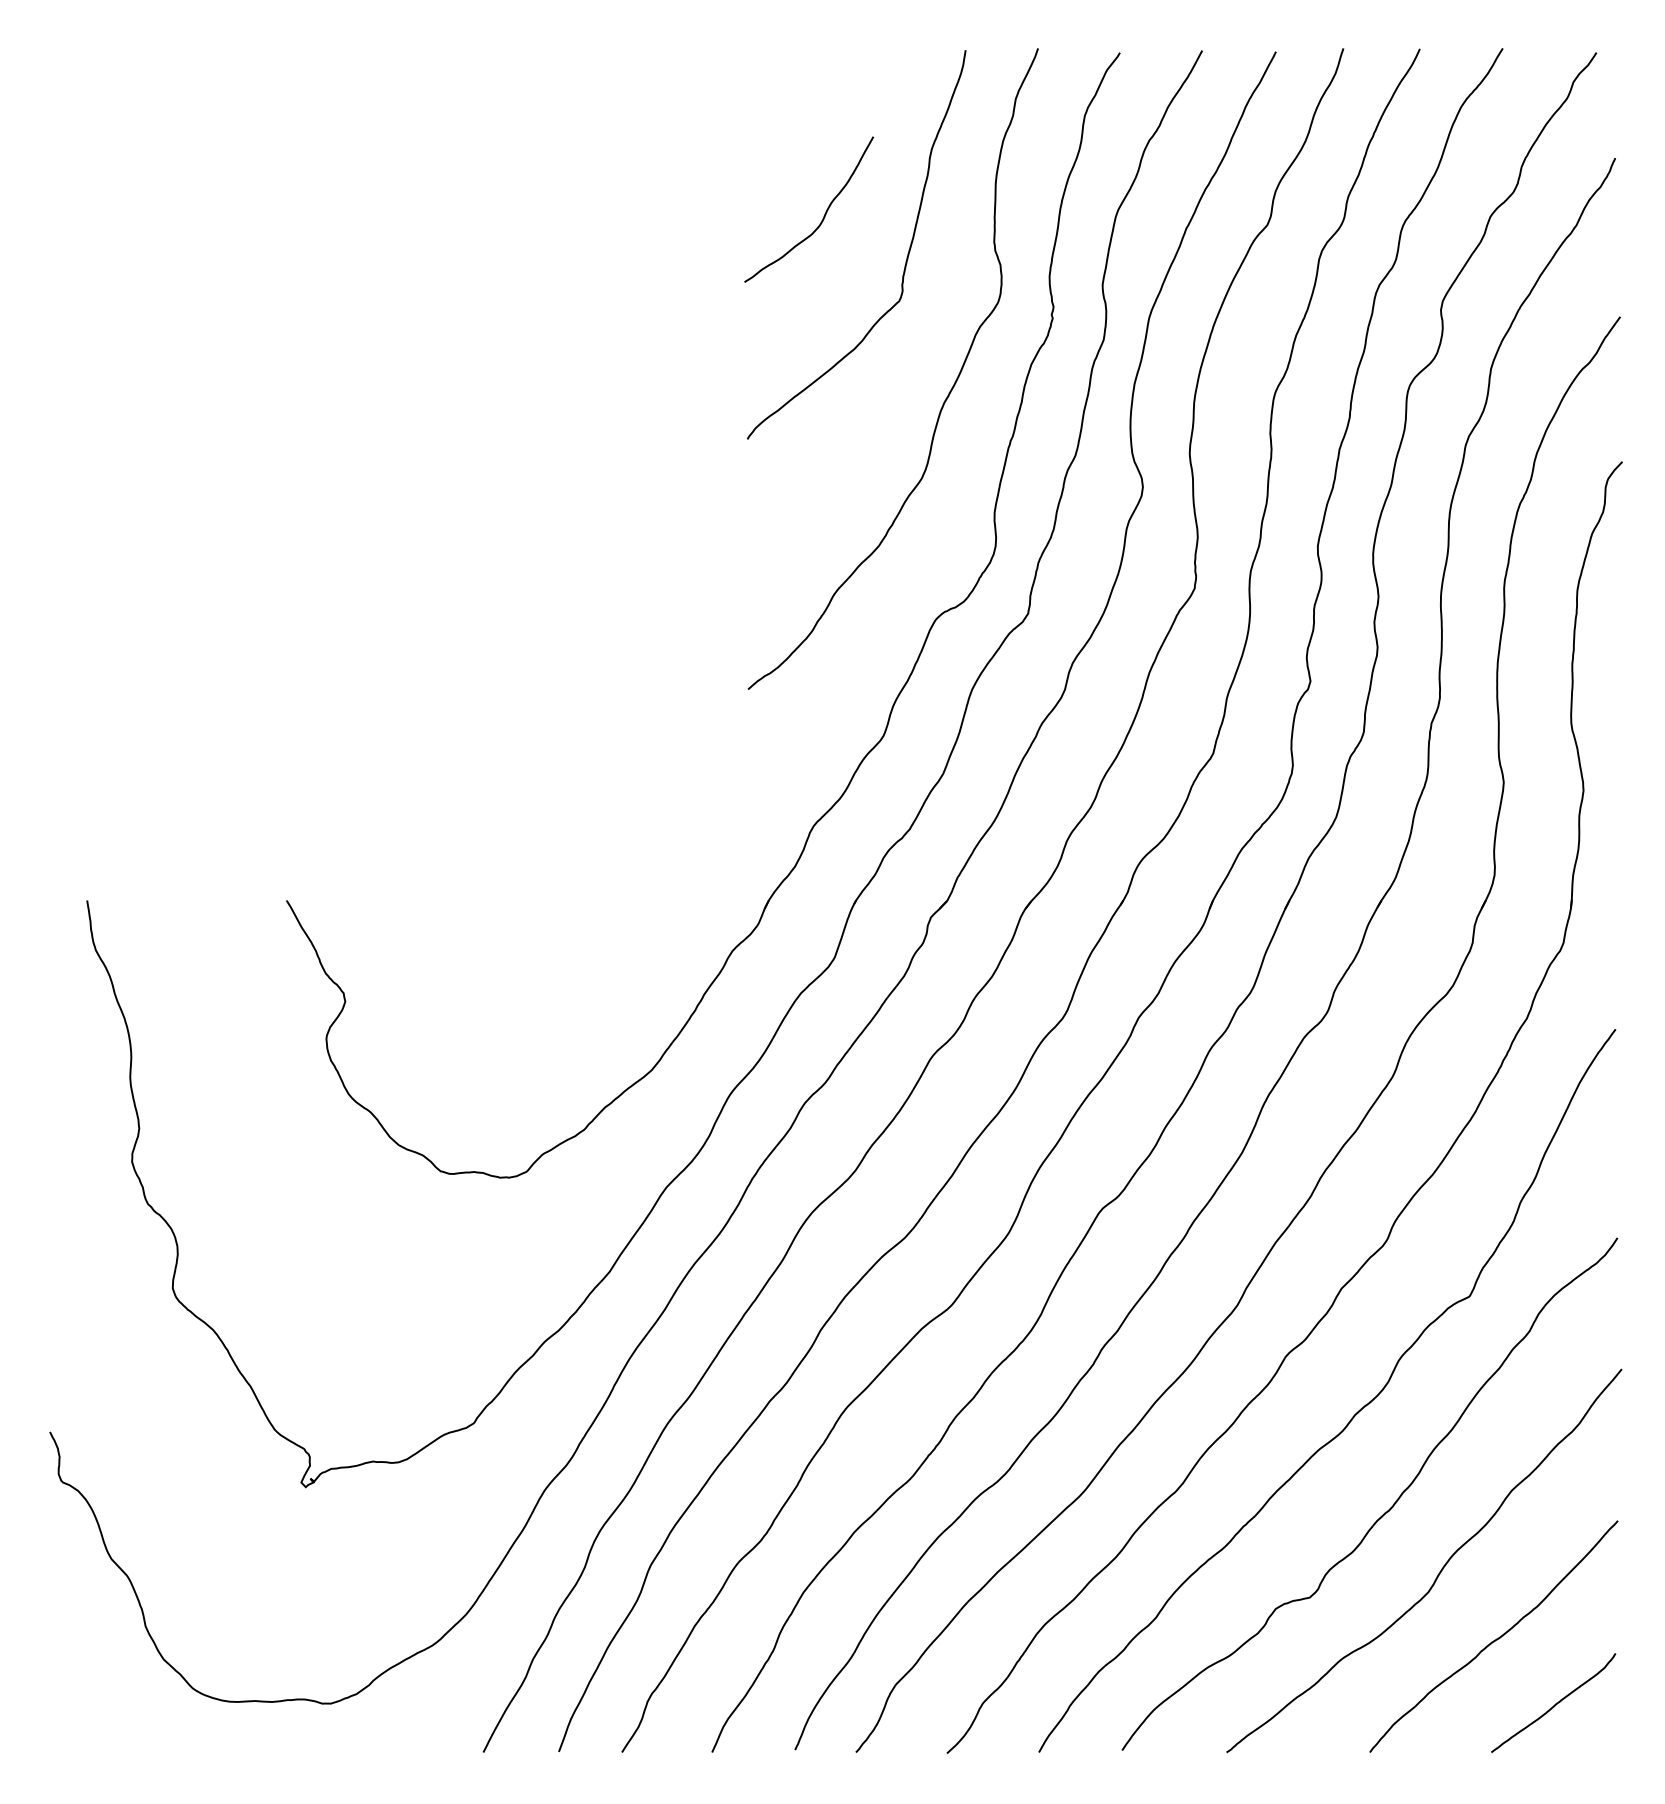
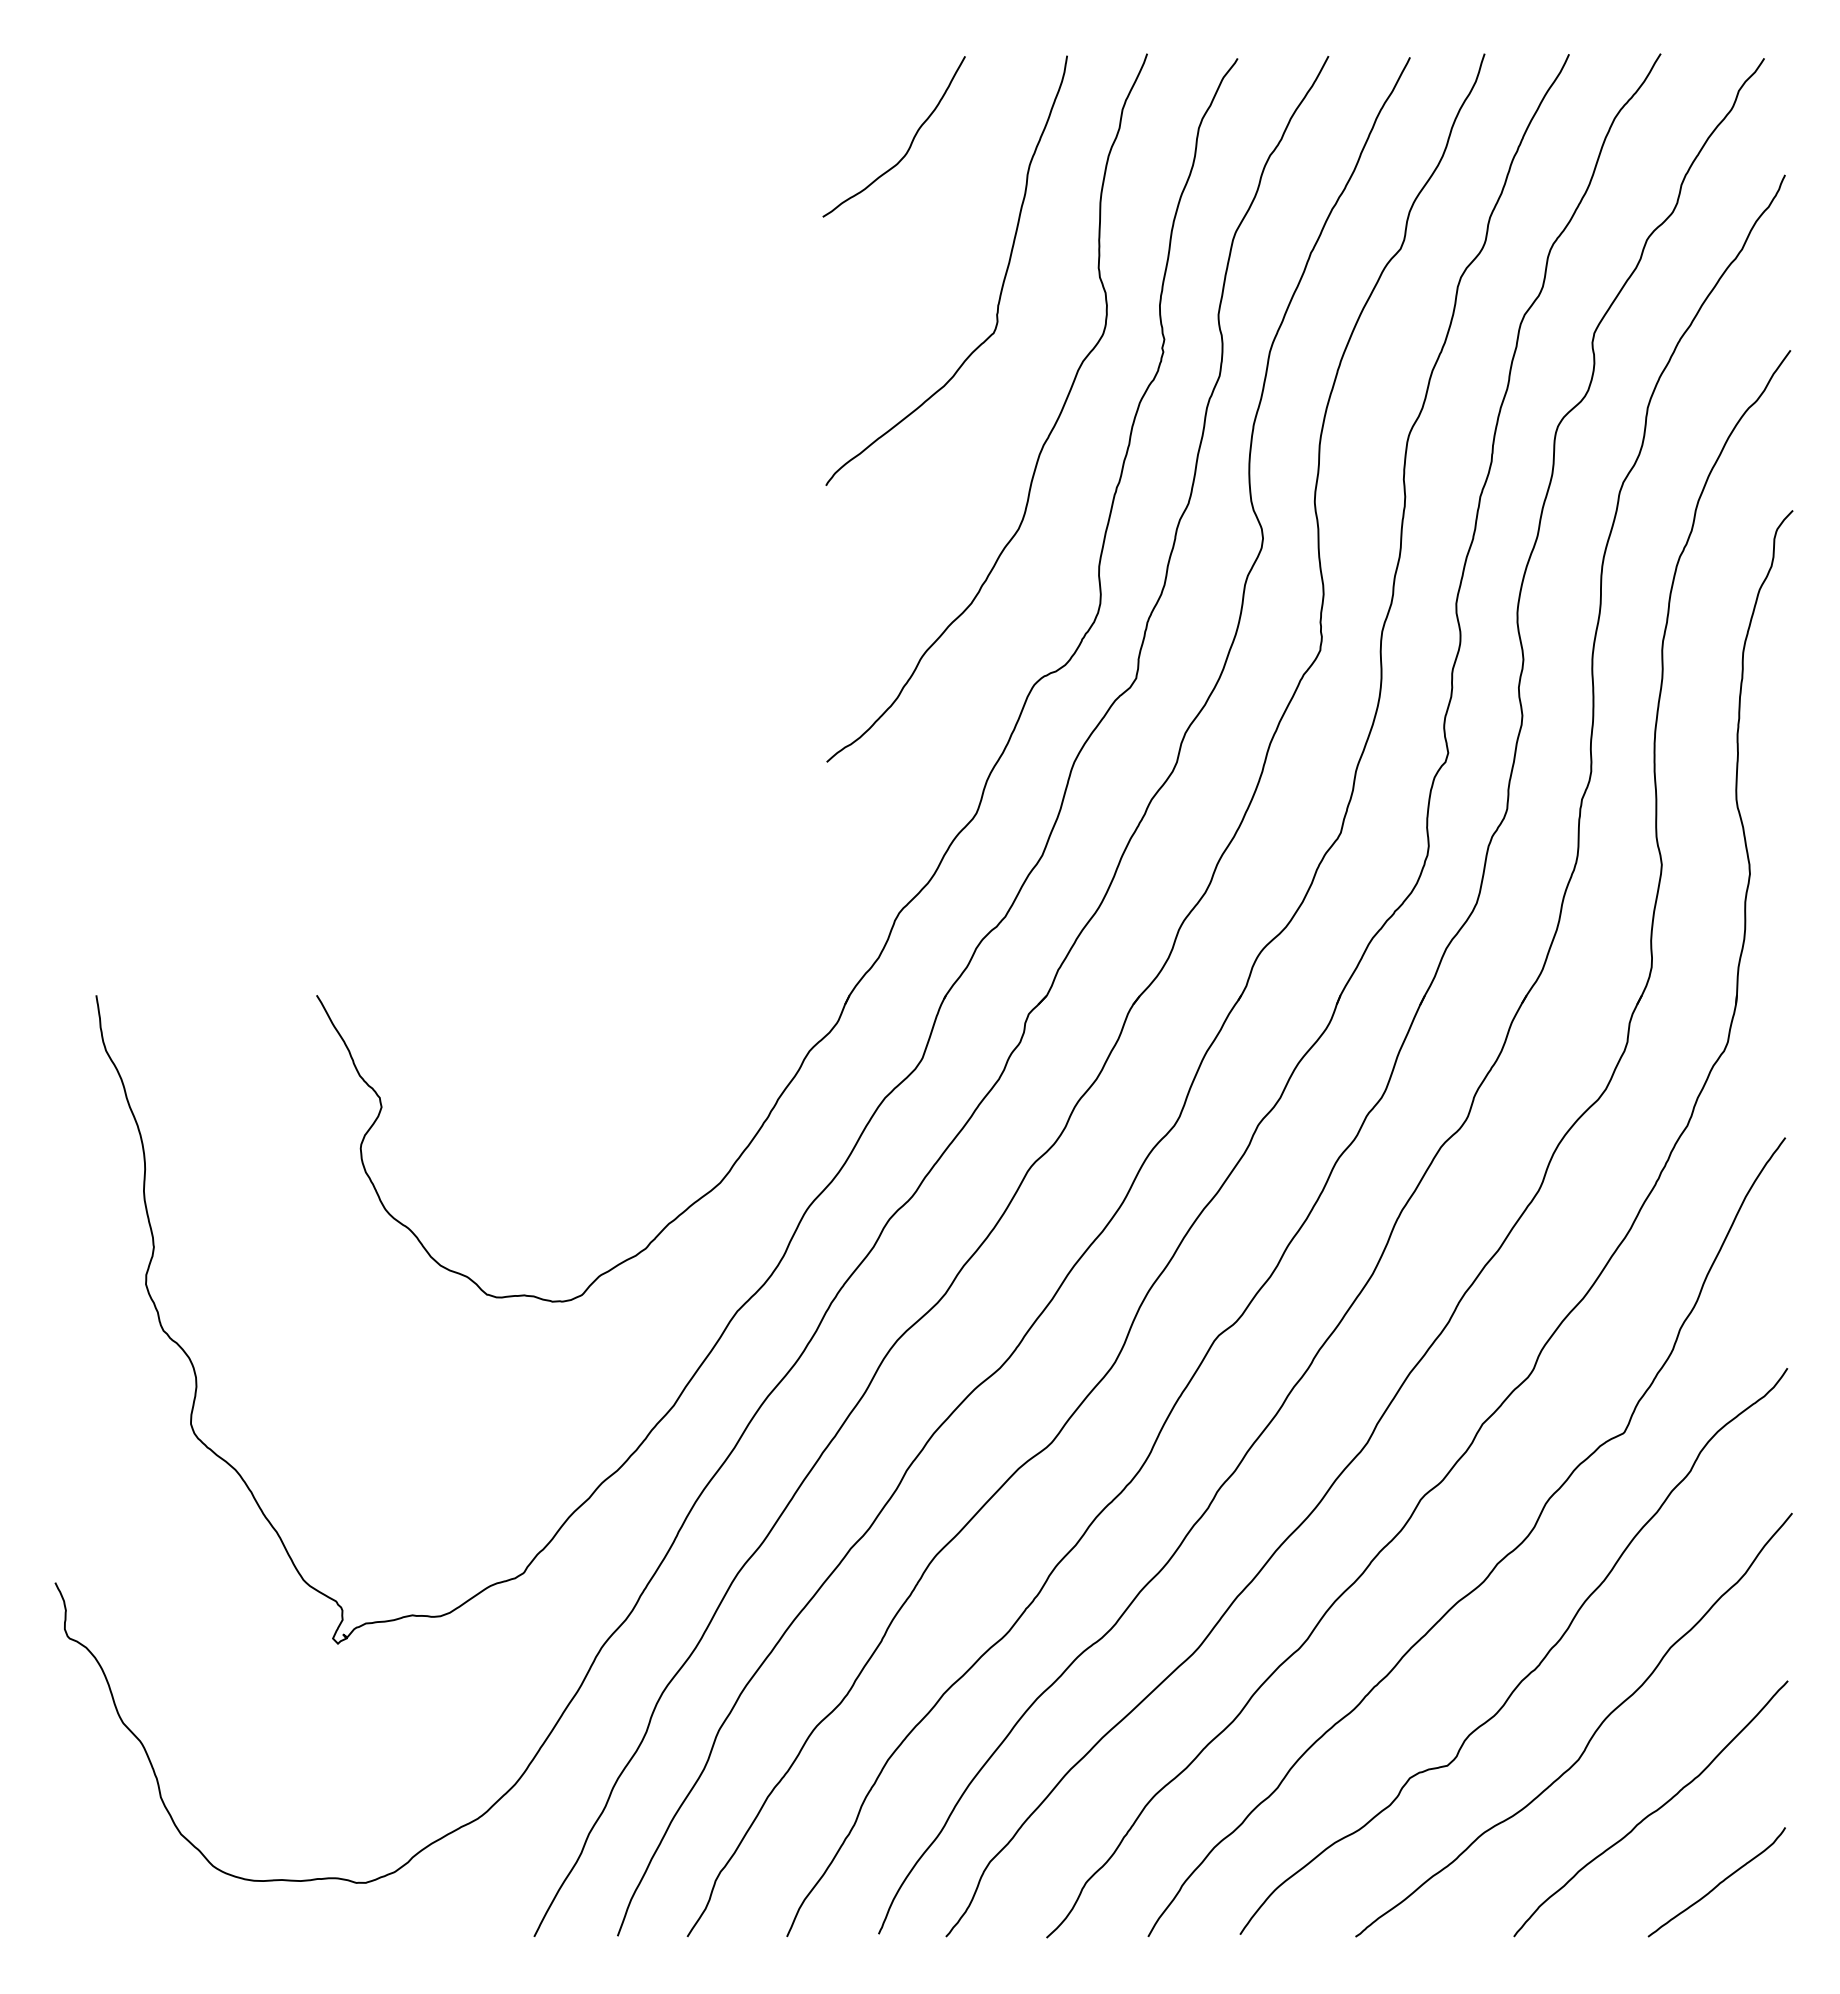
curve: (822, 217) -> (909, 145), moved

